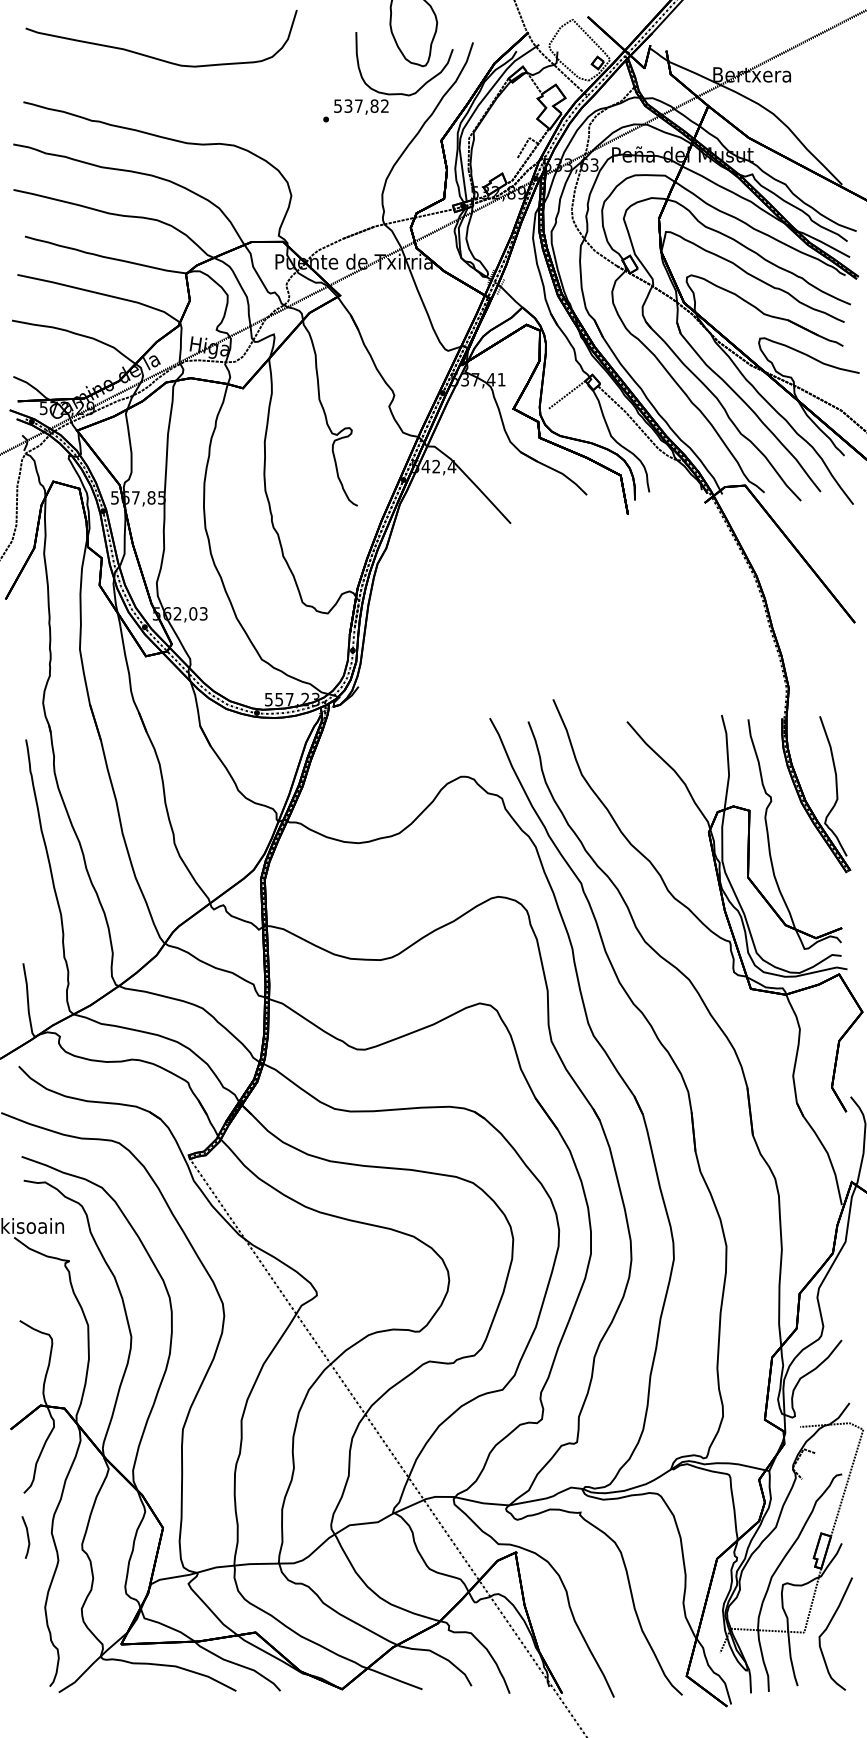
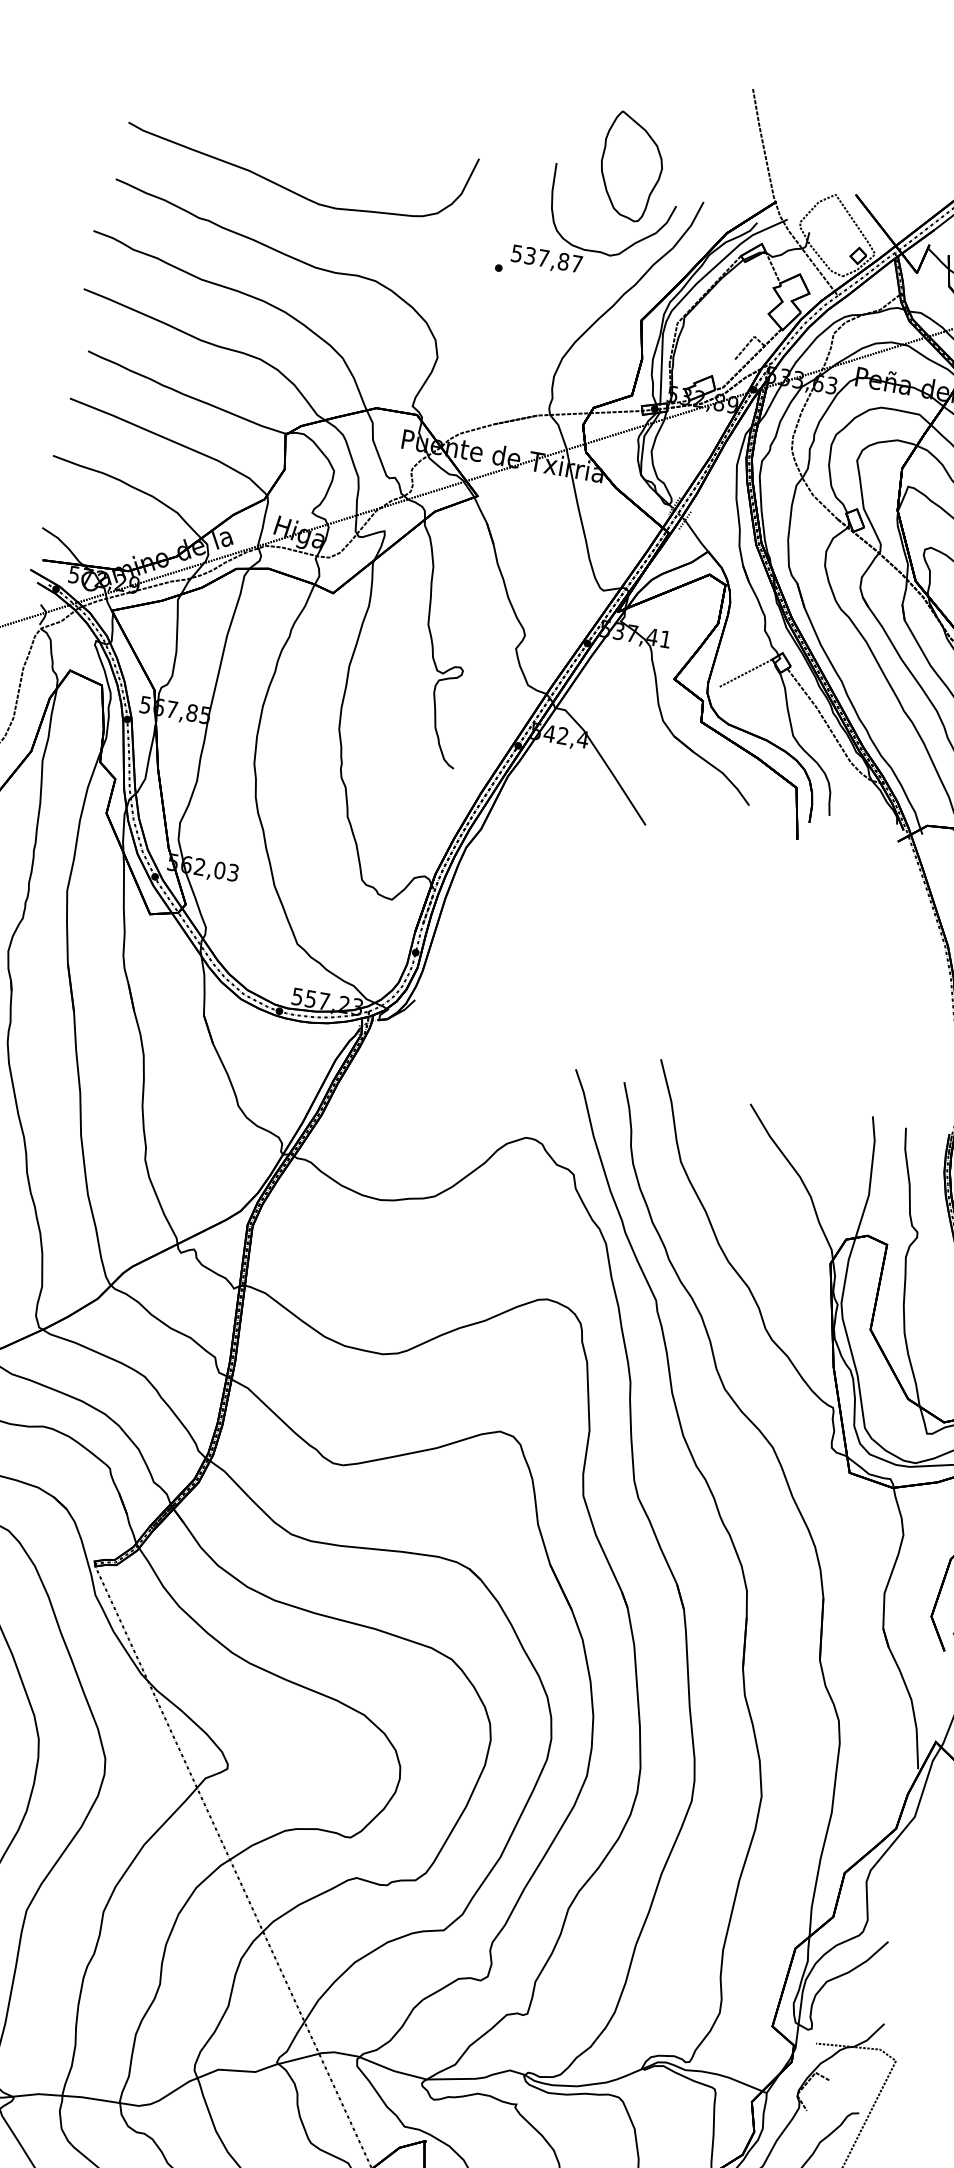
curve: (156, 57) -> (289, 188), moved
text: (384, 105) -> (576, 263), 537,82 -> 537,87

